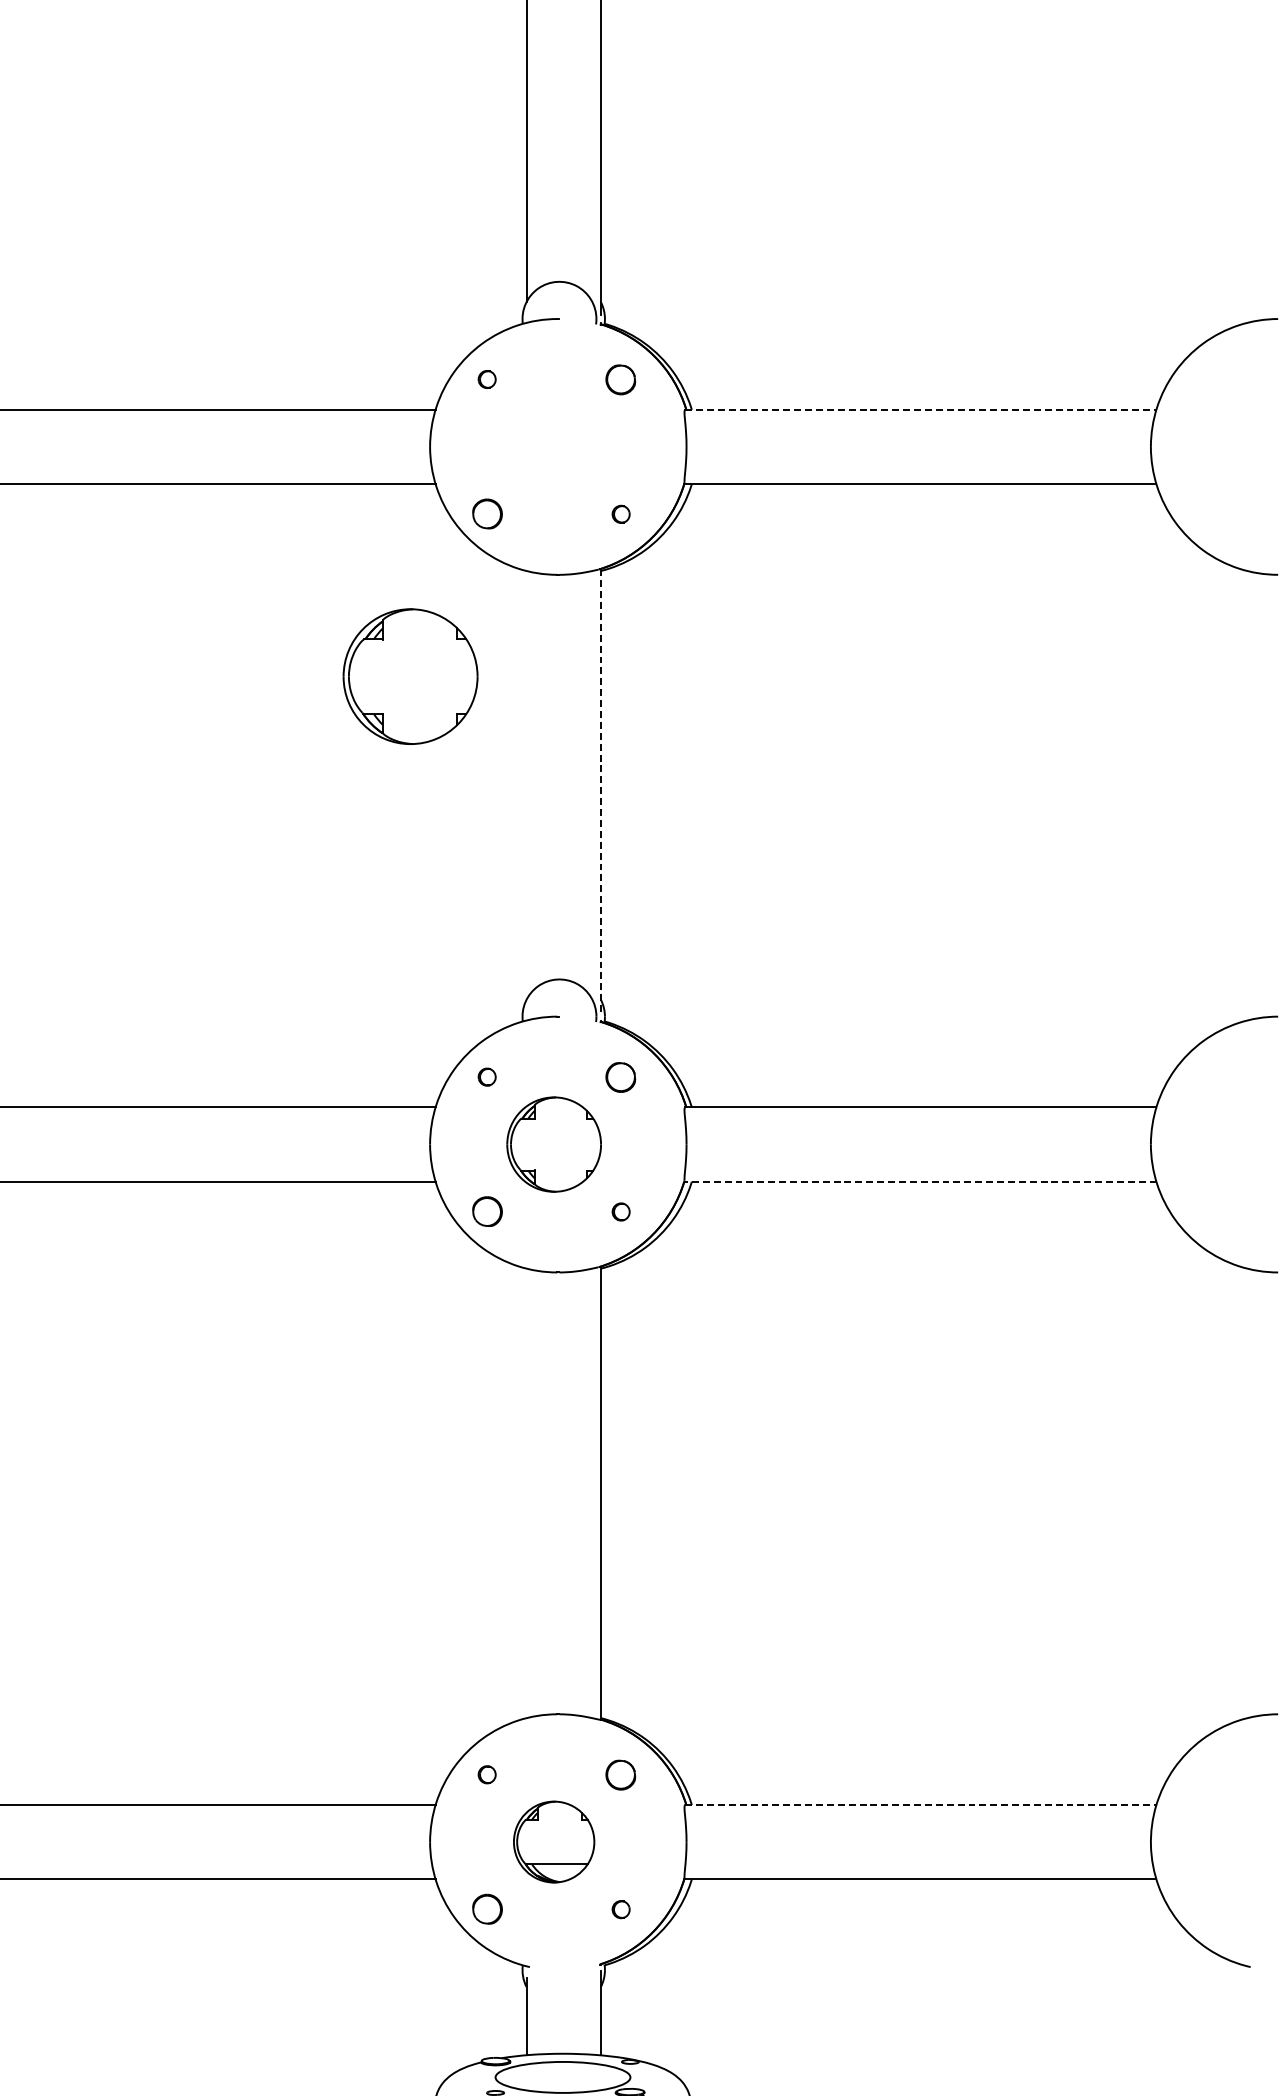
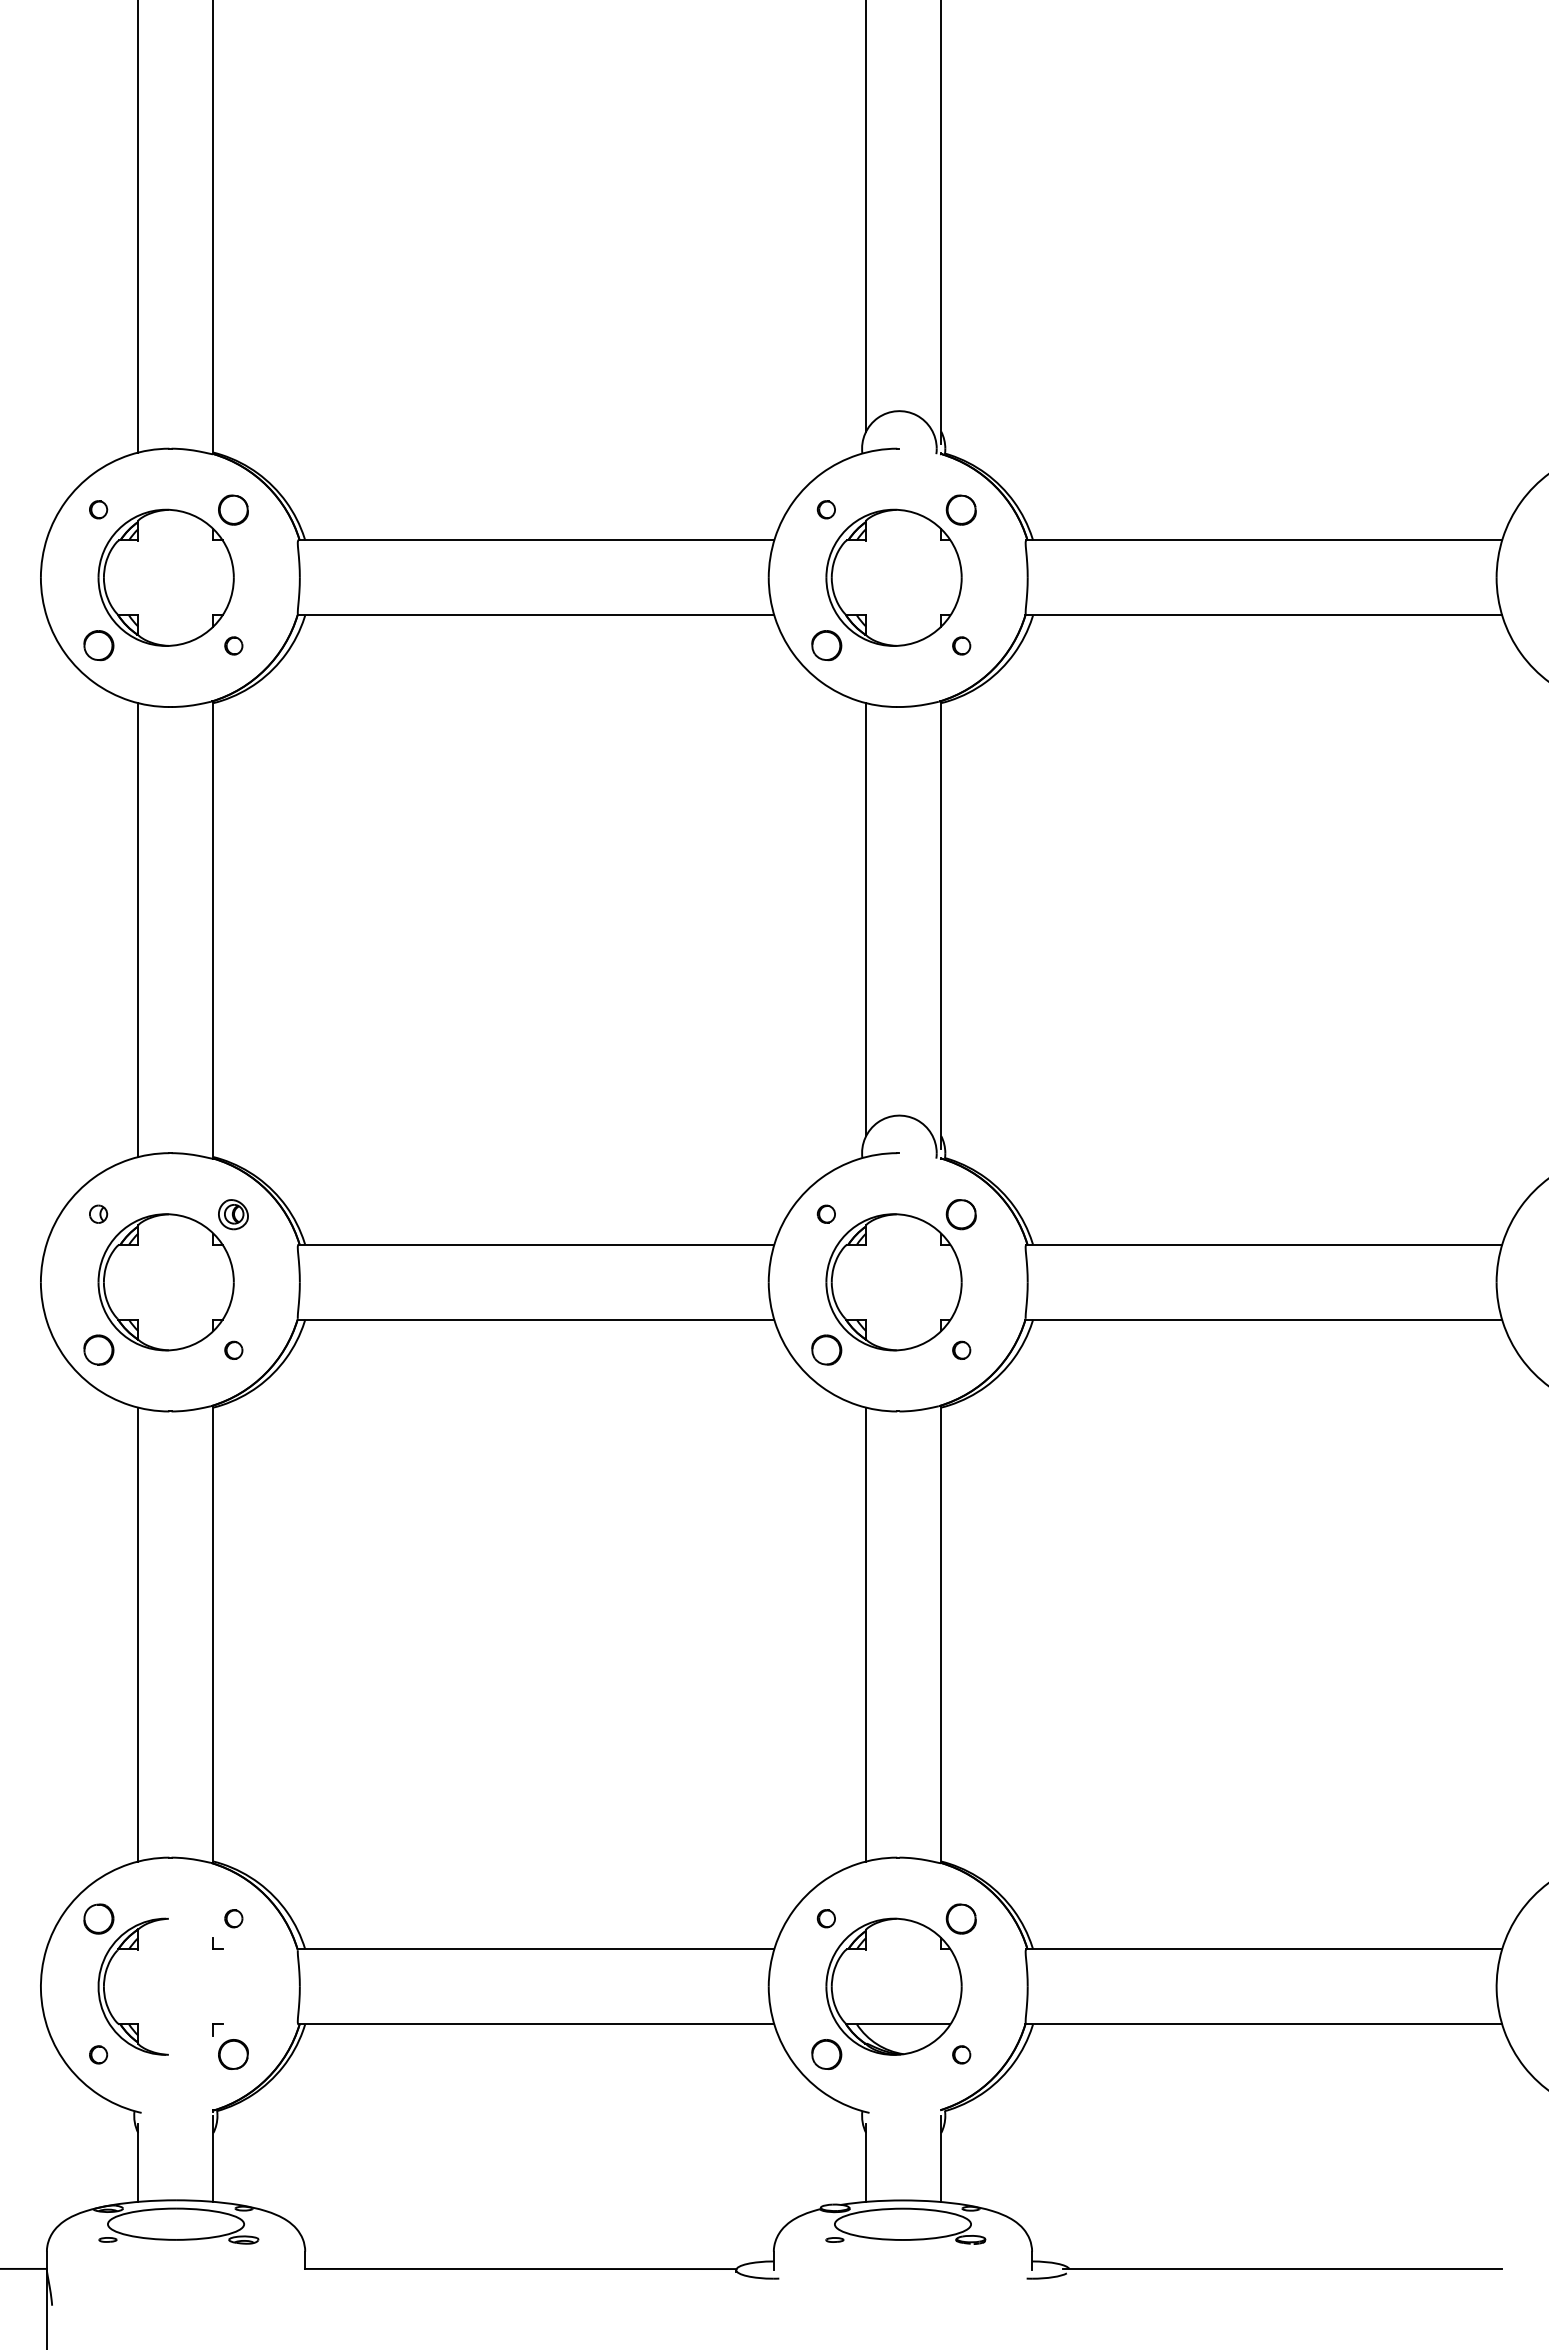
line: (921, 409) -> (1264, 540), dashed -> solid
part: (410, 676) -> (893, 577), moved
line: (526, 785) -> (866, 919), added
line: (601, 791) -> (941, 925), dashed -> solid
part: (553, 1144) -> (893, 1282), size x1.43
line: (920, 1181) -> (1263, 1319), dashed -> solid
line: (526, 1493) -> (866, 1634), added
line: (921, 1805) -> (1264, 1949), dashed -> solid
part: (553, 1841) -> (893, 1986), size x1.67

